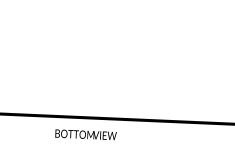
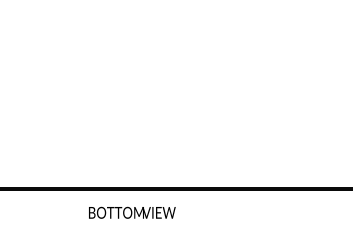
text: (86, 134) -> (132, 212), moved

